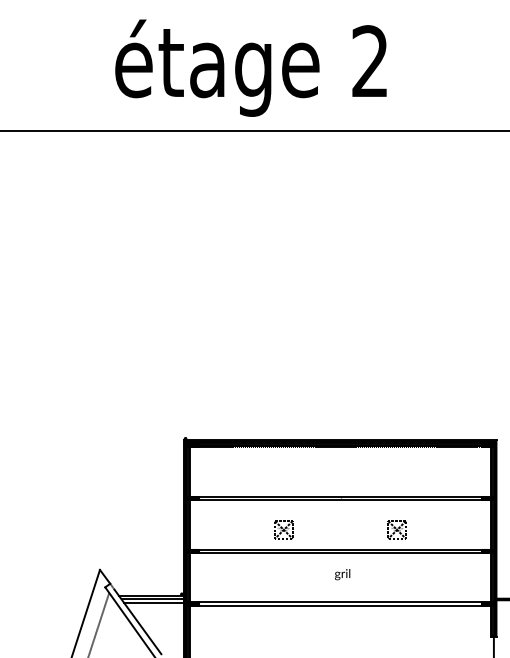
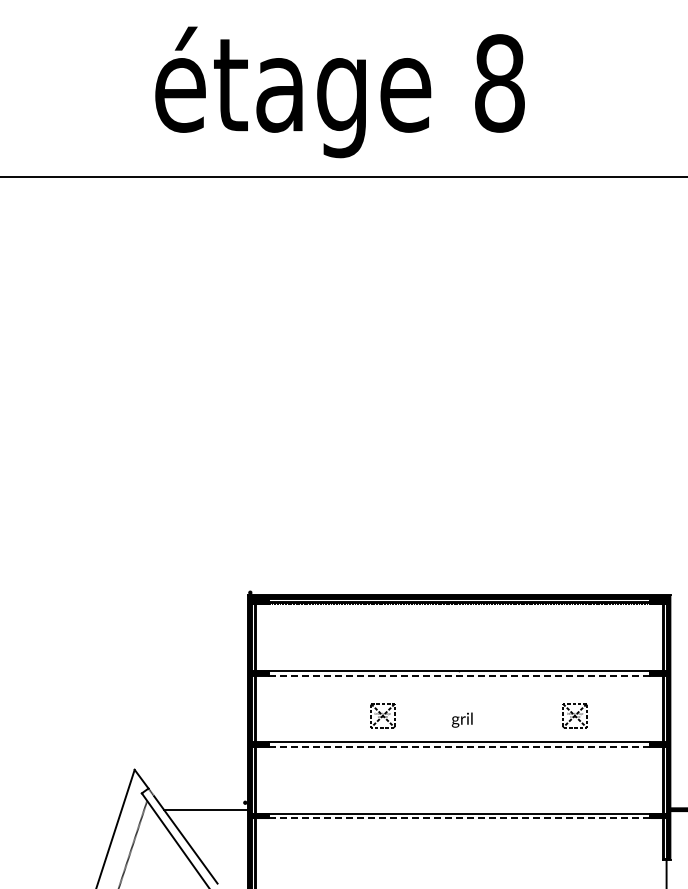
text: (370, 61) -> (499, 83), 2 -> 8
line: (340, 500) -> (459, 675), solid -> dashed
part: (396, 529) -> (574, 715), moved
line: (340, 553) -> (459, 747), solid -> dashed
text: (342, 574) -> (461, 719), moved
line: (150, 595) -> (203, 804), removed
line: (153, 603) -> (207, 814), removed
line: (340, 605) -> (459, 818), solid -> dashed

